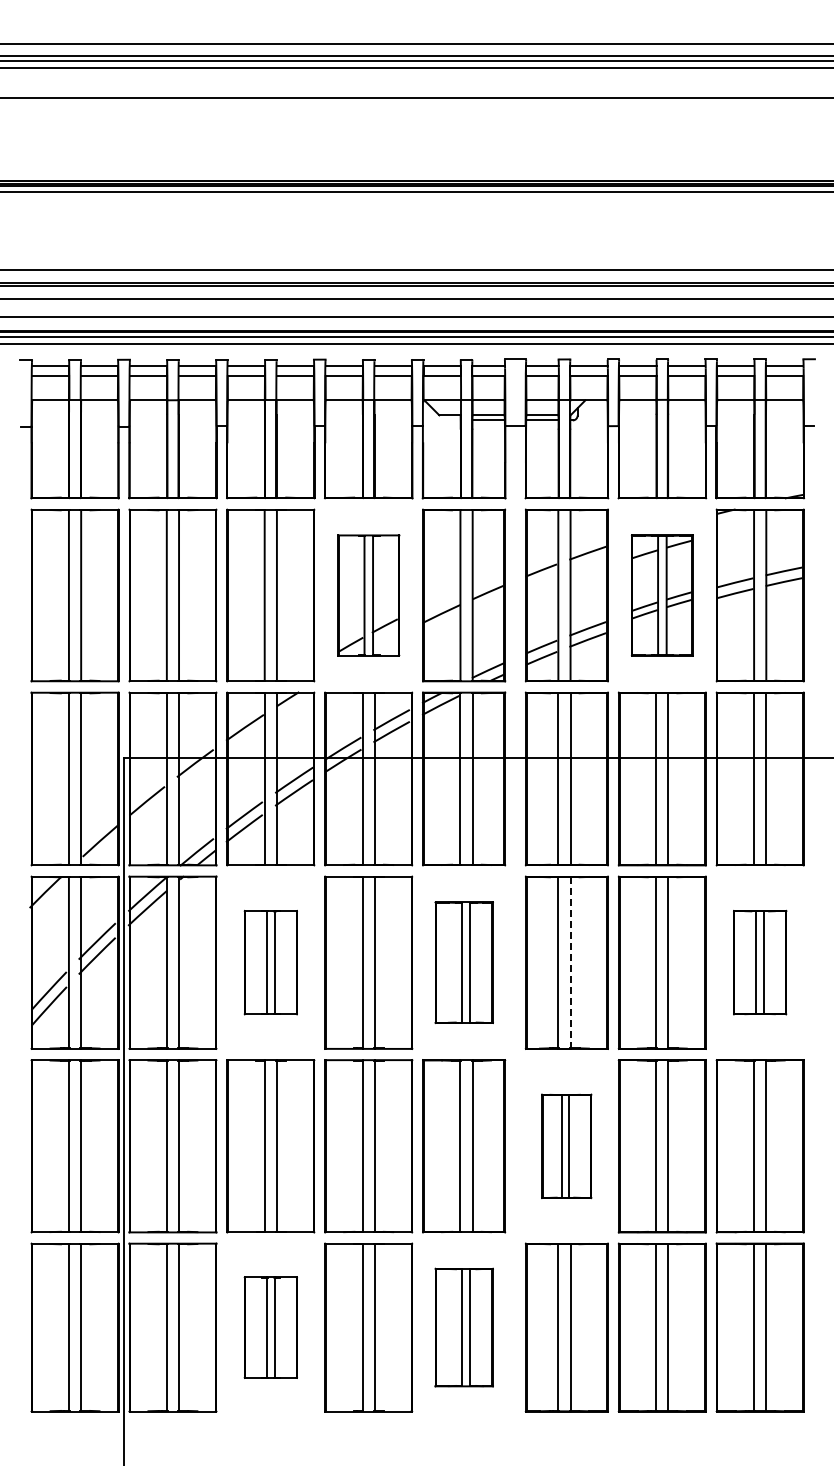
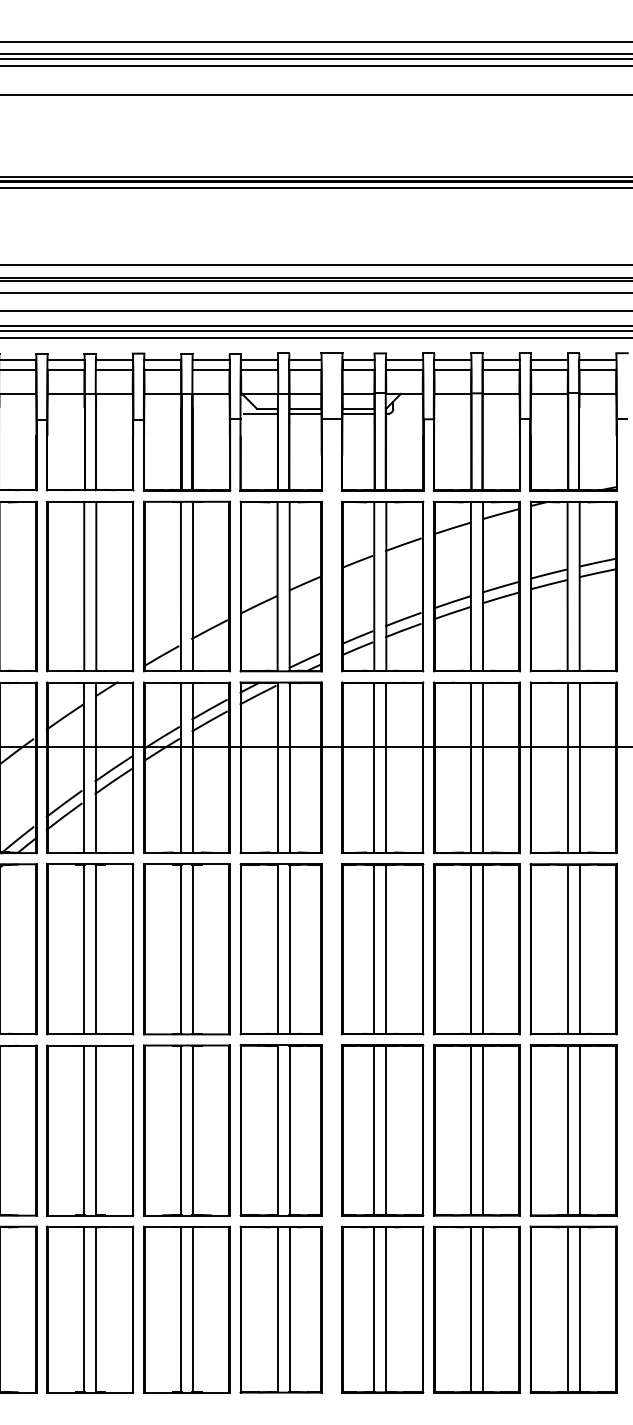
line: (442, 420) -> (259, 413), added
part: (368, 595) -> (186, 586), size x1.43
part: (662, 595) -> (477, 586), size x1.43
part: (270, 962) -> (89, 949), size x1.67
part: (464, 962) -> (281, 949), size x1.43
line: (570, 962) -> (386, 949), dashed -> solid
part: (759, 962) -> (572, 949), size x1.67
part: (566, 1146) -> (382, 1130), size x1.67
part: (270, 1327) -> (89, 1309), size x1.67
part: (464, 1327) -> (281, 1309), size x1.43

